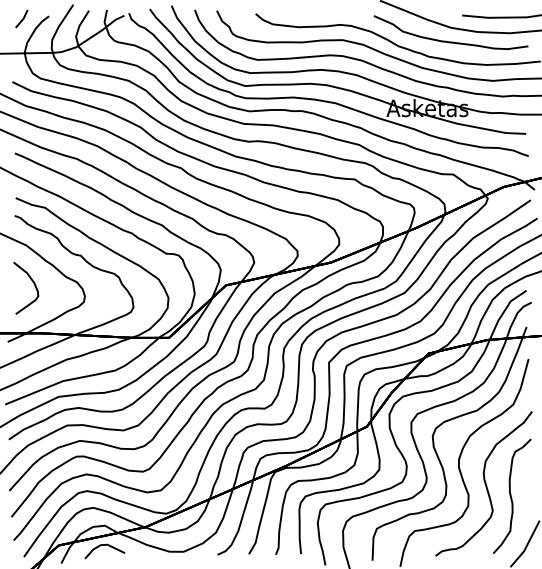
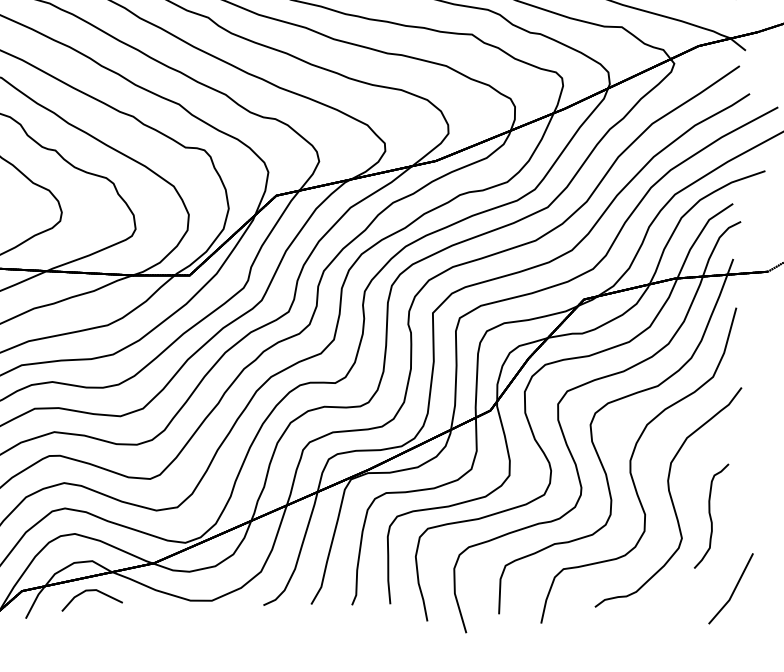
part: (512, 495) -> (711, 515), size x0.6

